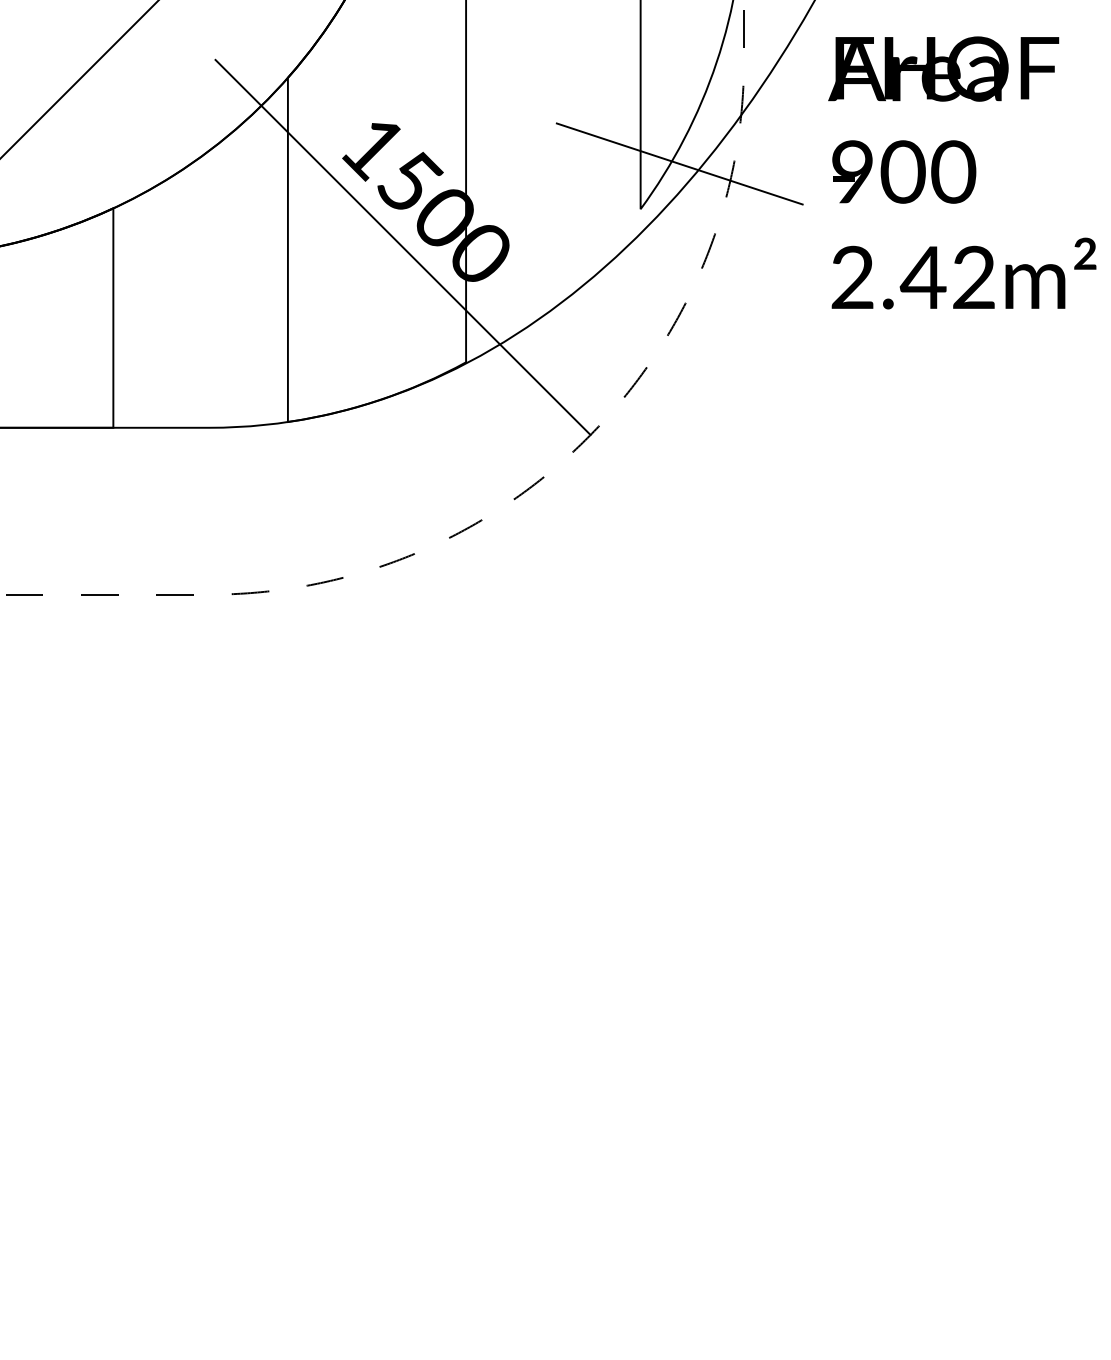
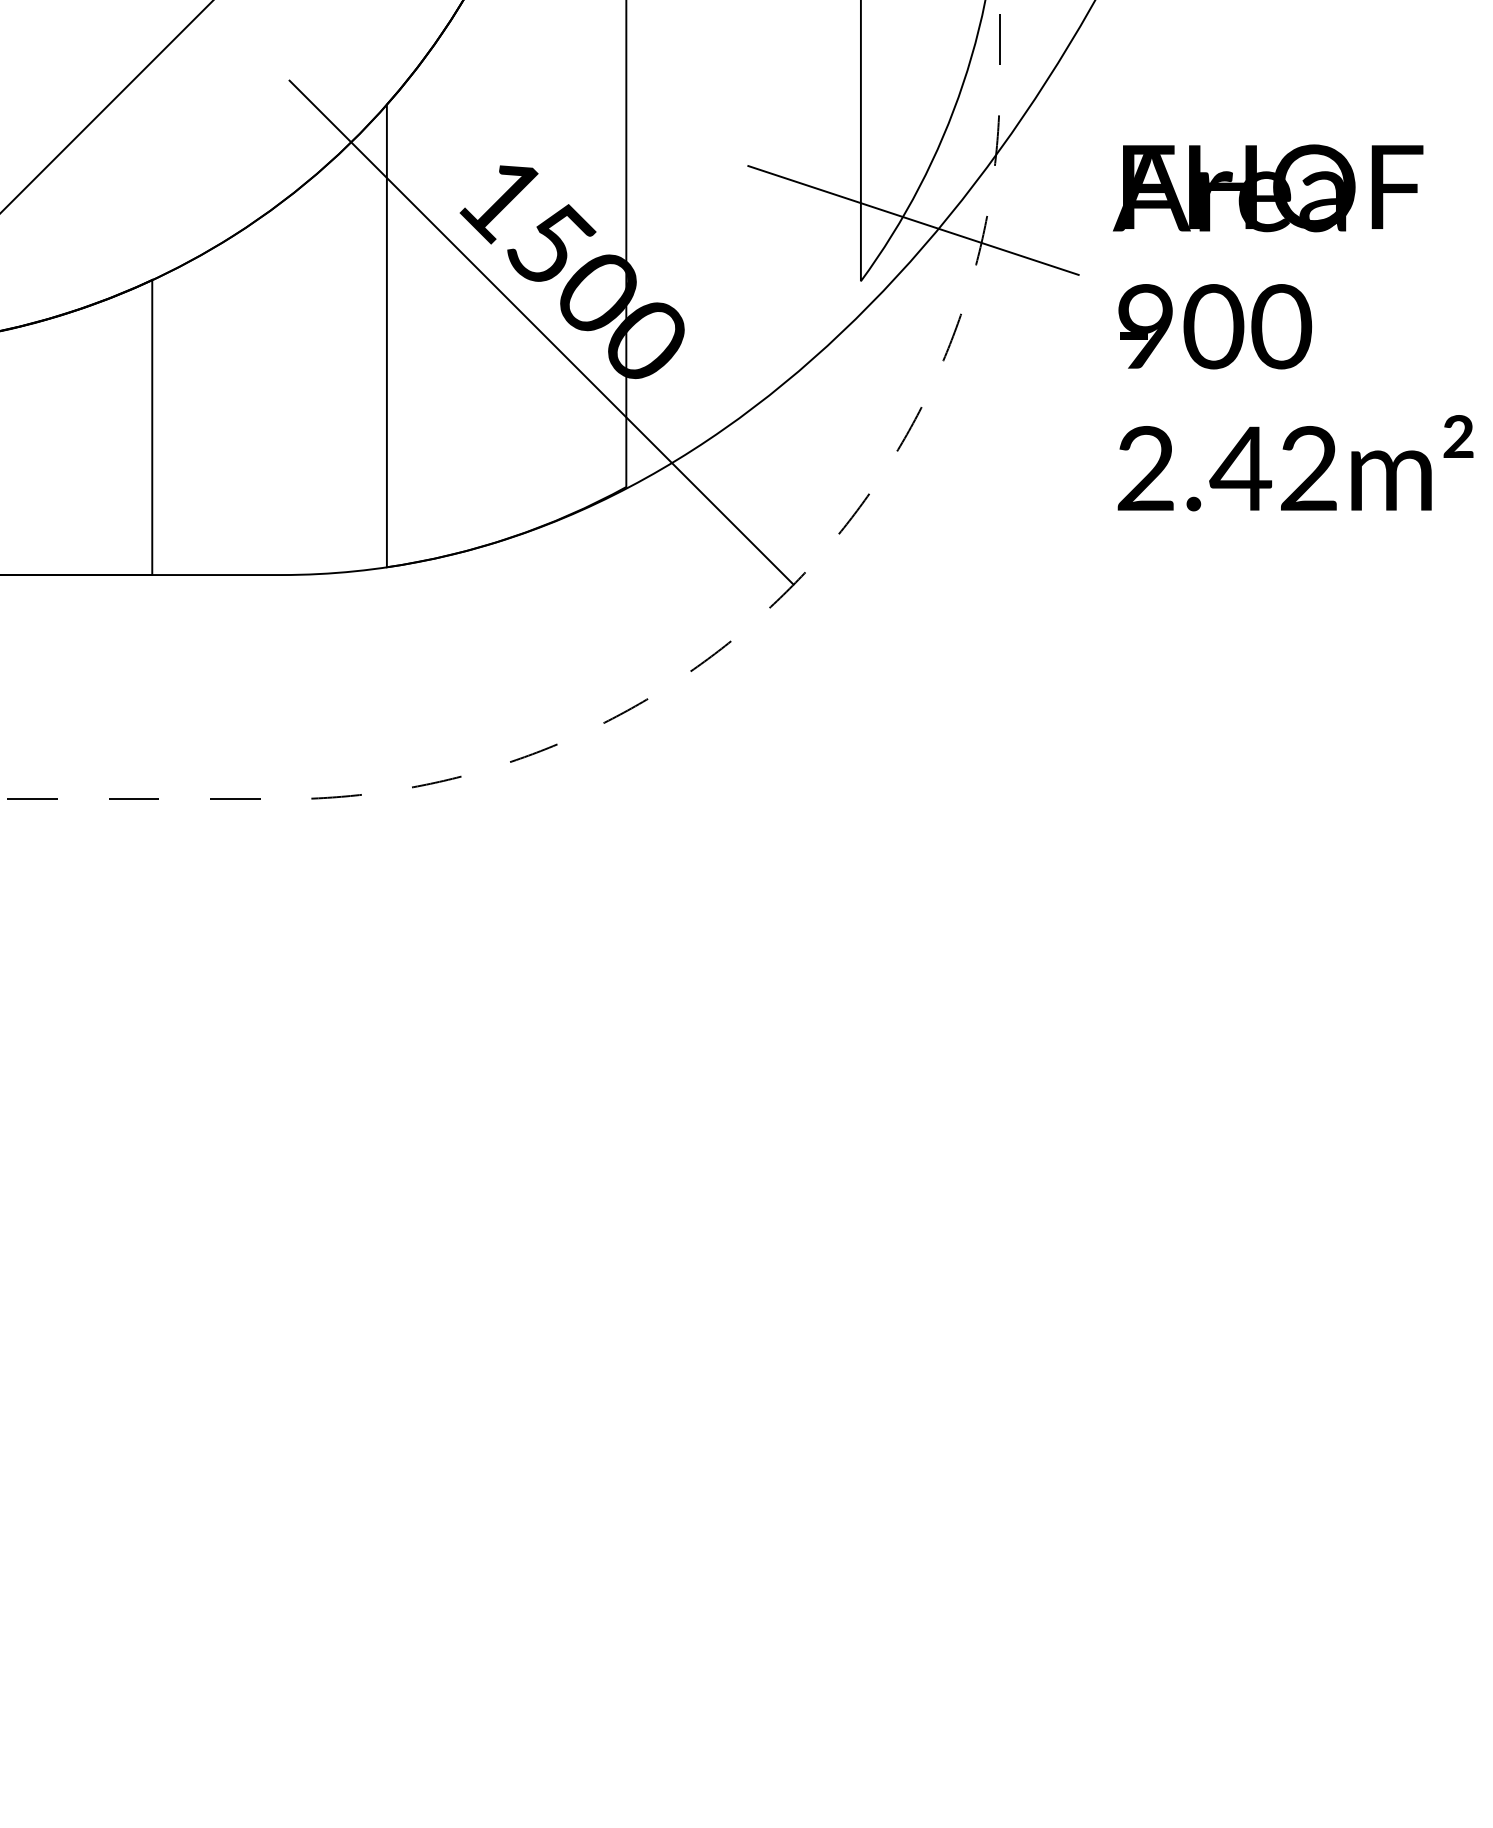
text: (962, 172) -> (1293, 327), moved

